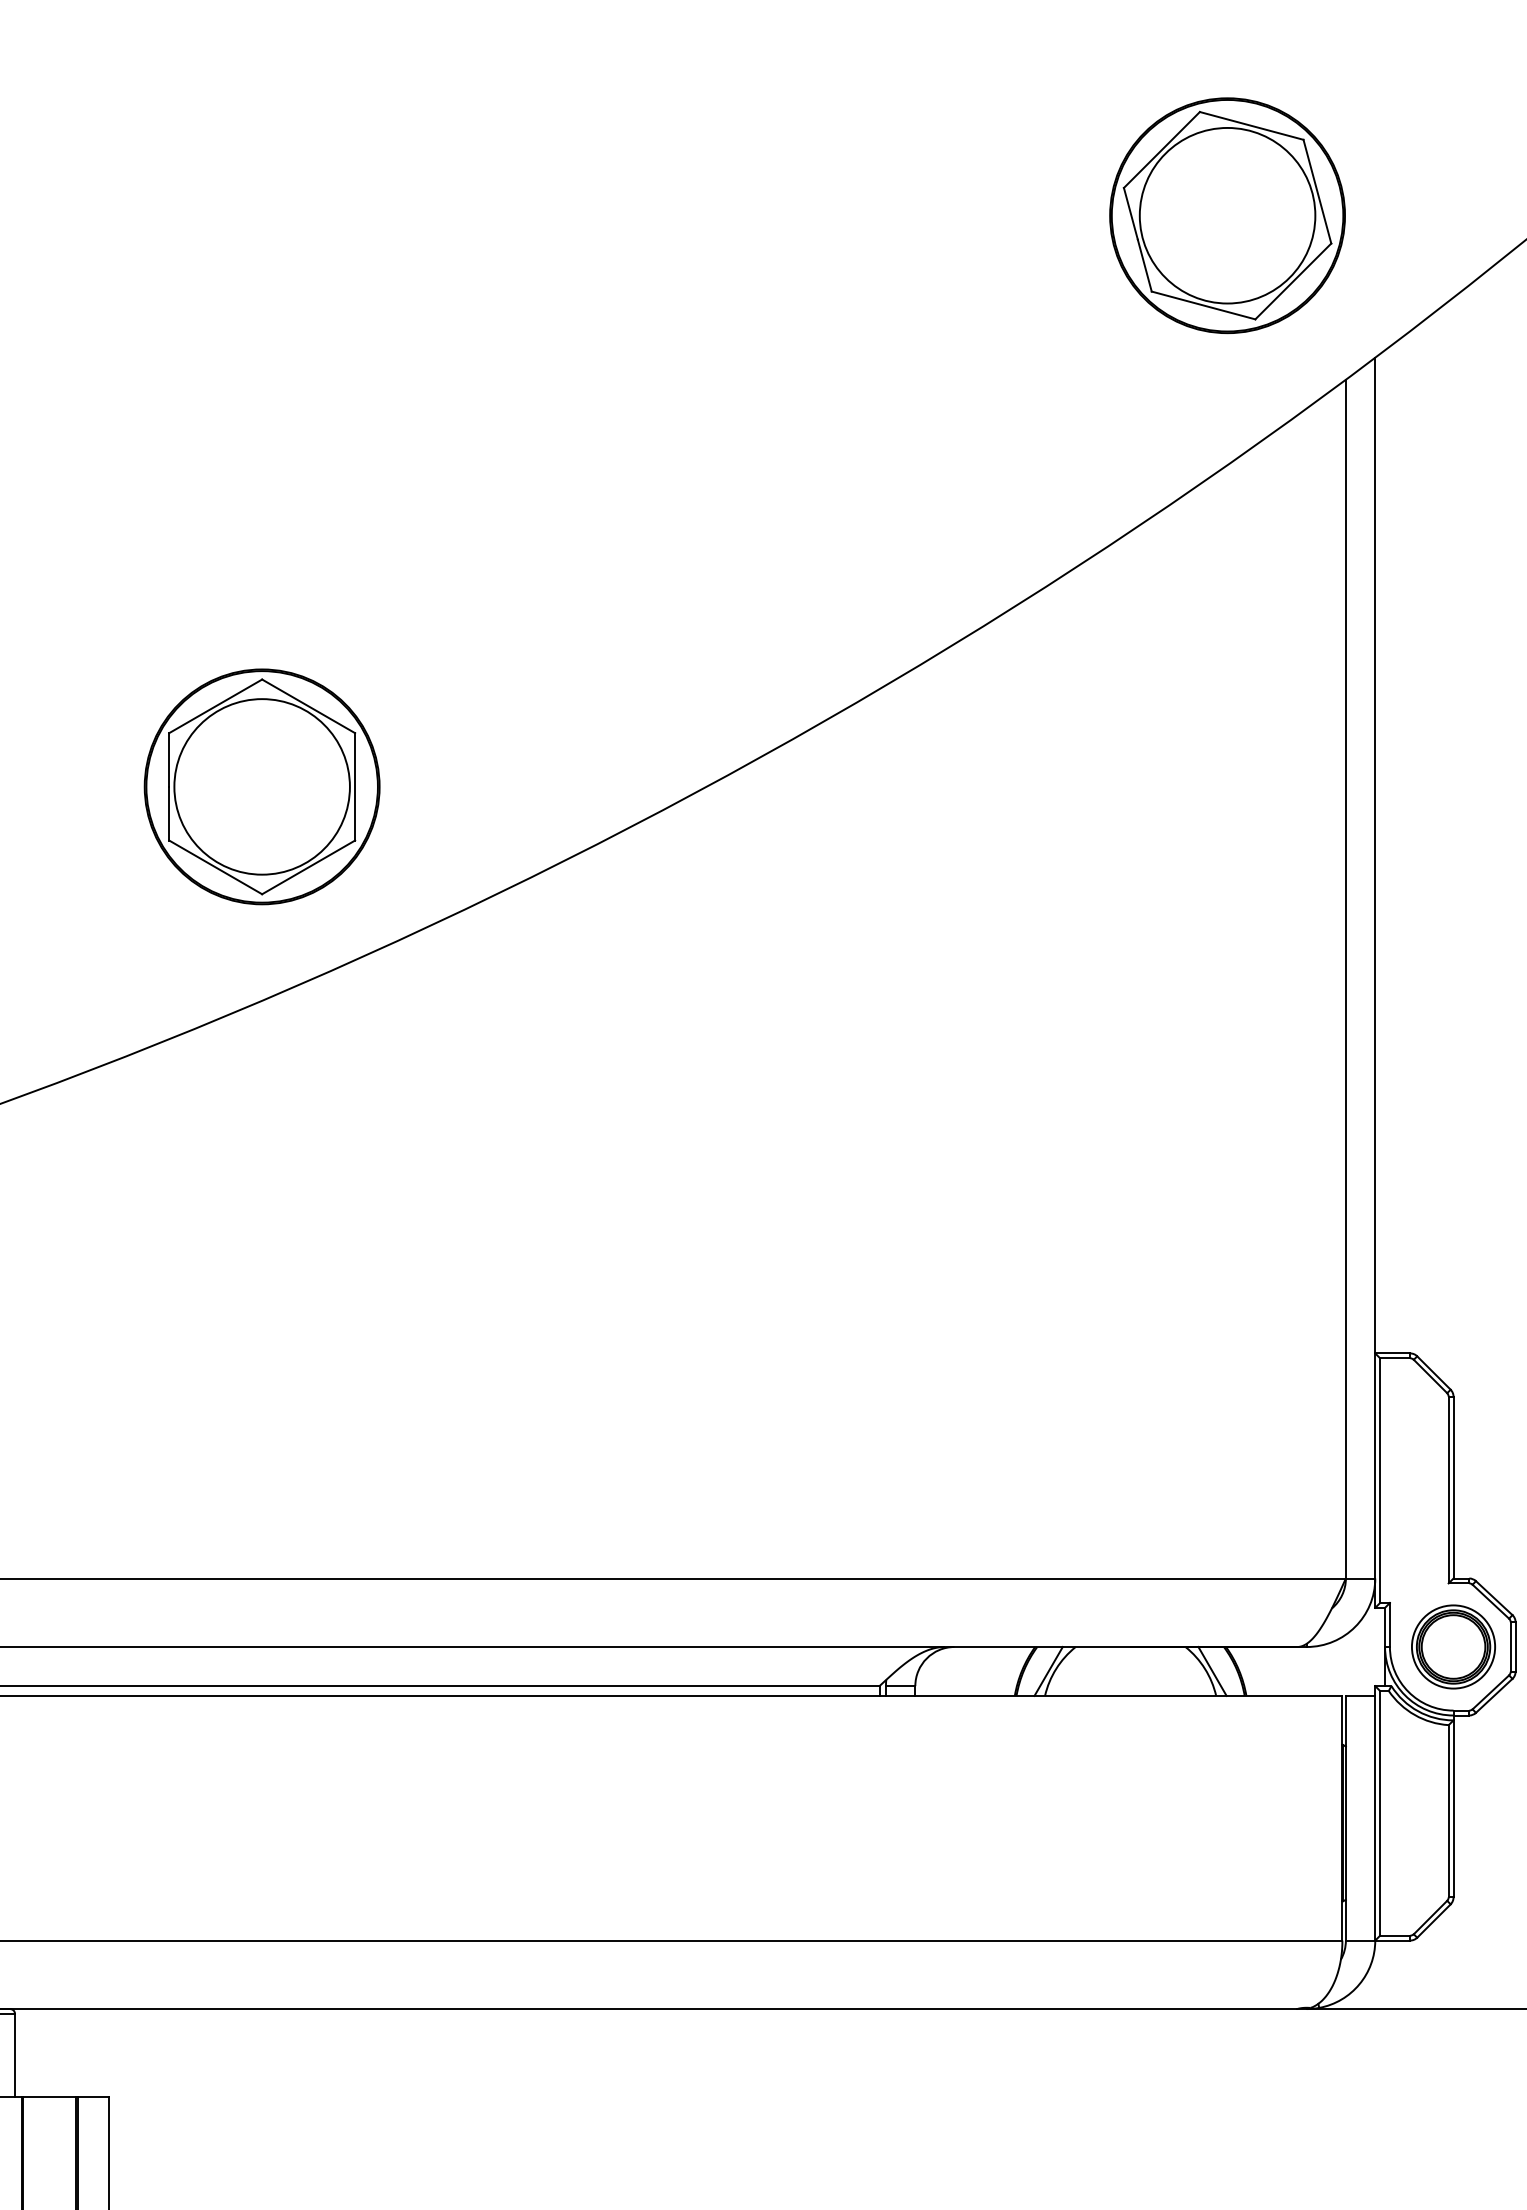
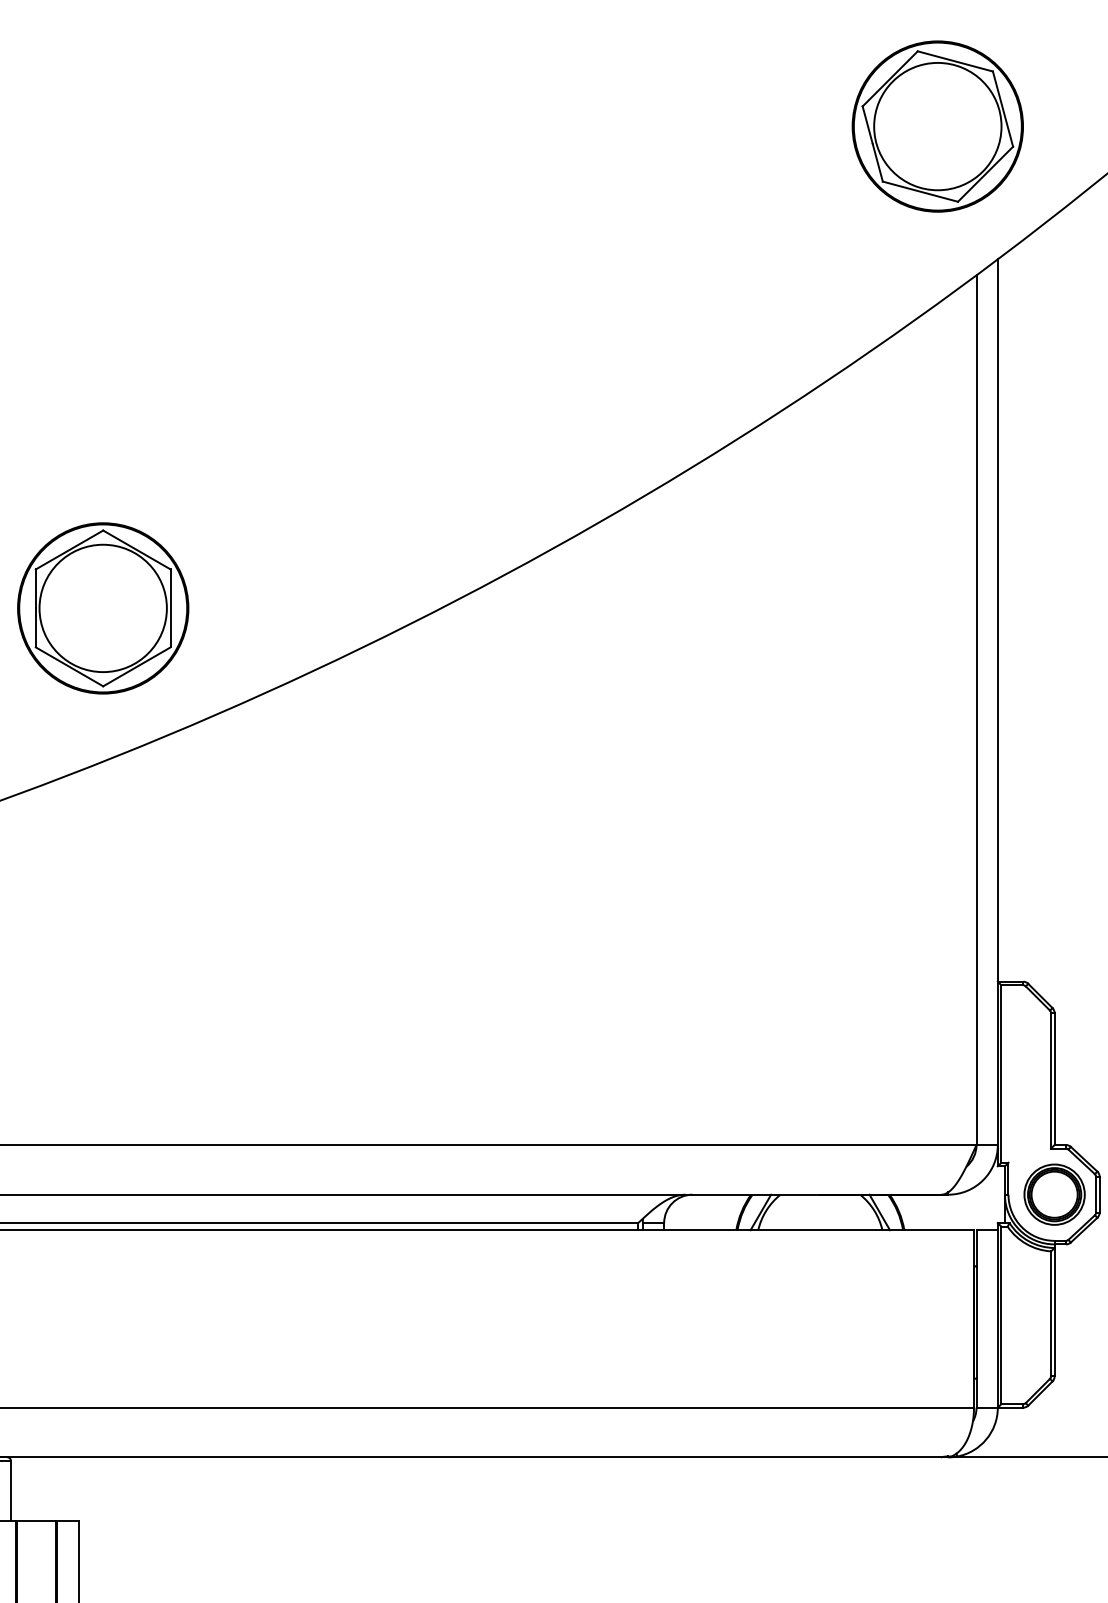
part: (1227, 215) -> (937, 126), moved
part: (261, 786) -> (102, 608), moved

